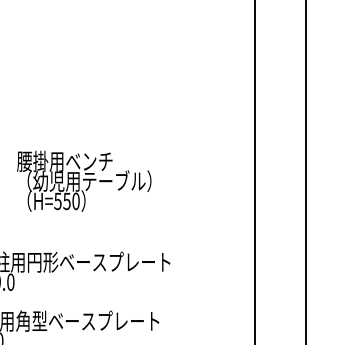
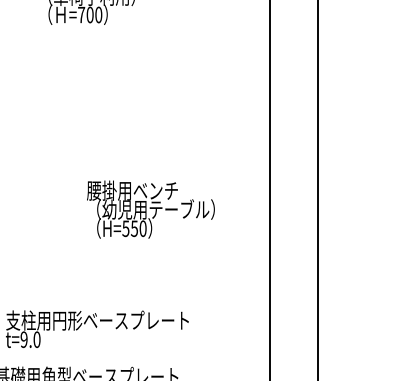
text: (83, 181) -> (150, 209), moved

